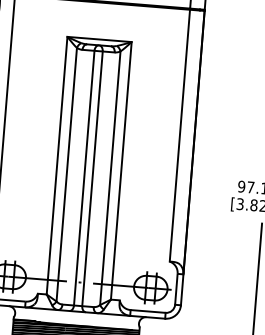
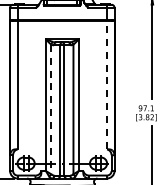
line: (180, 134) -> (107, 84), solid -> dashed
line: (67, 174) -> (51, 109), solid -> dashed

